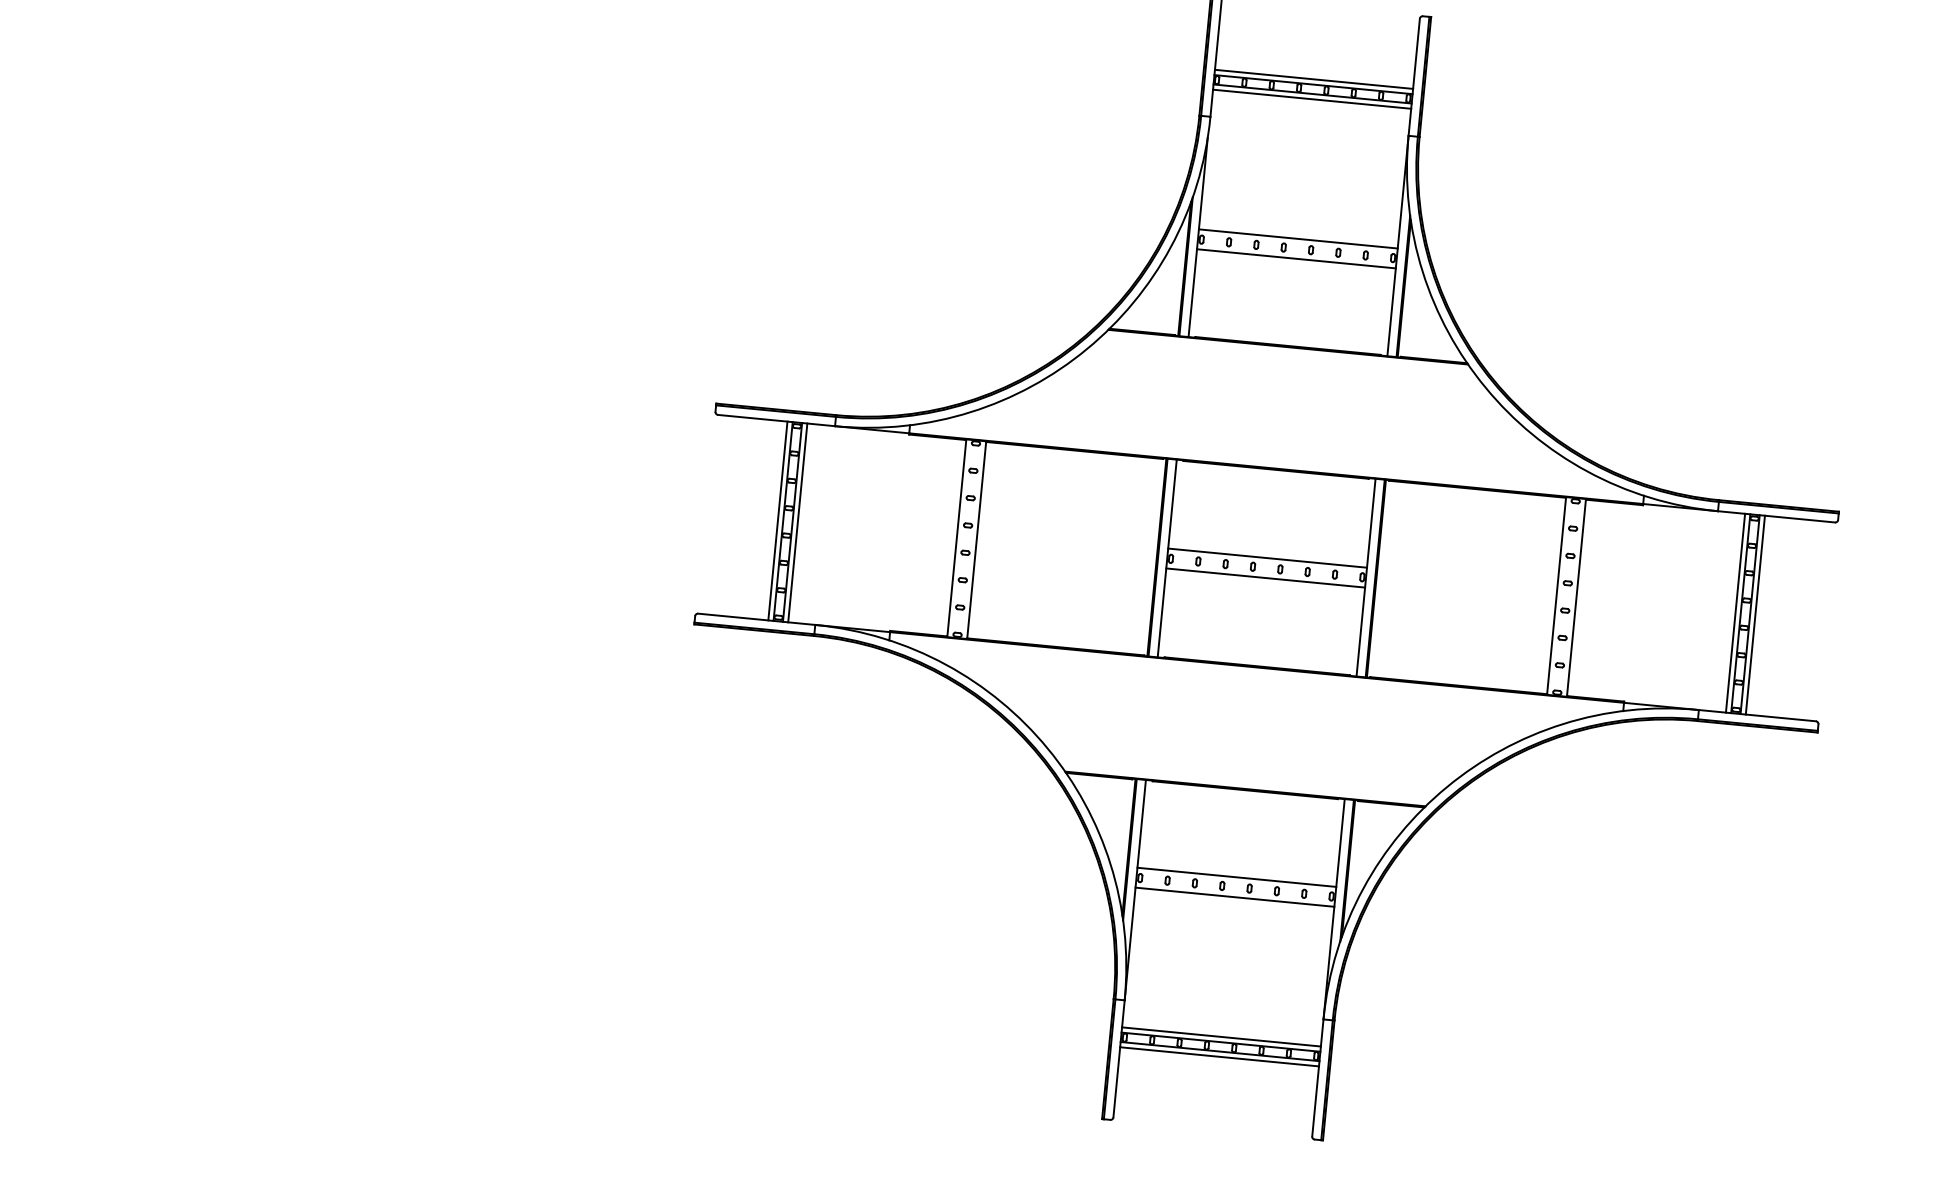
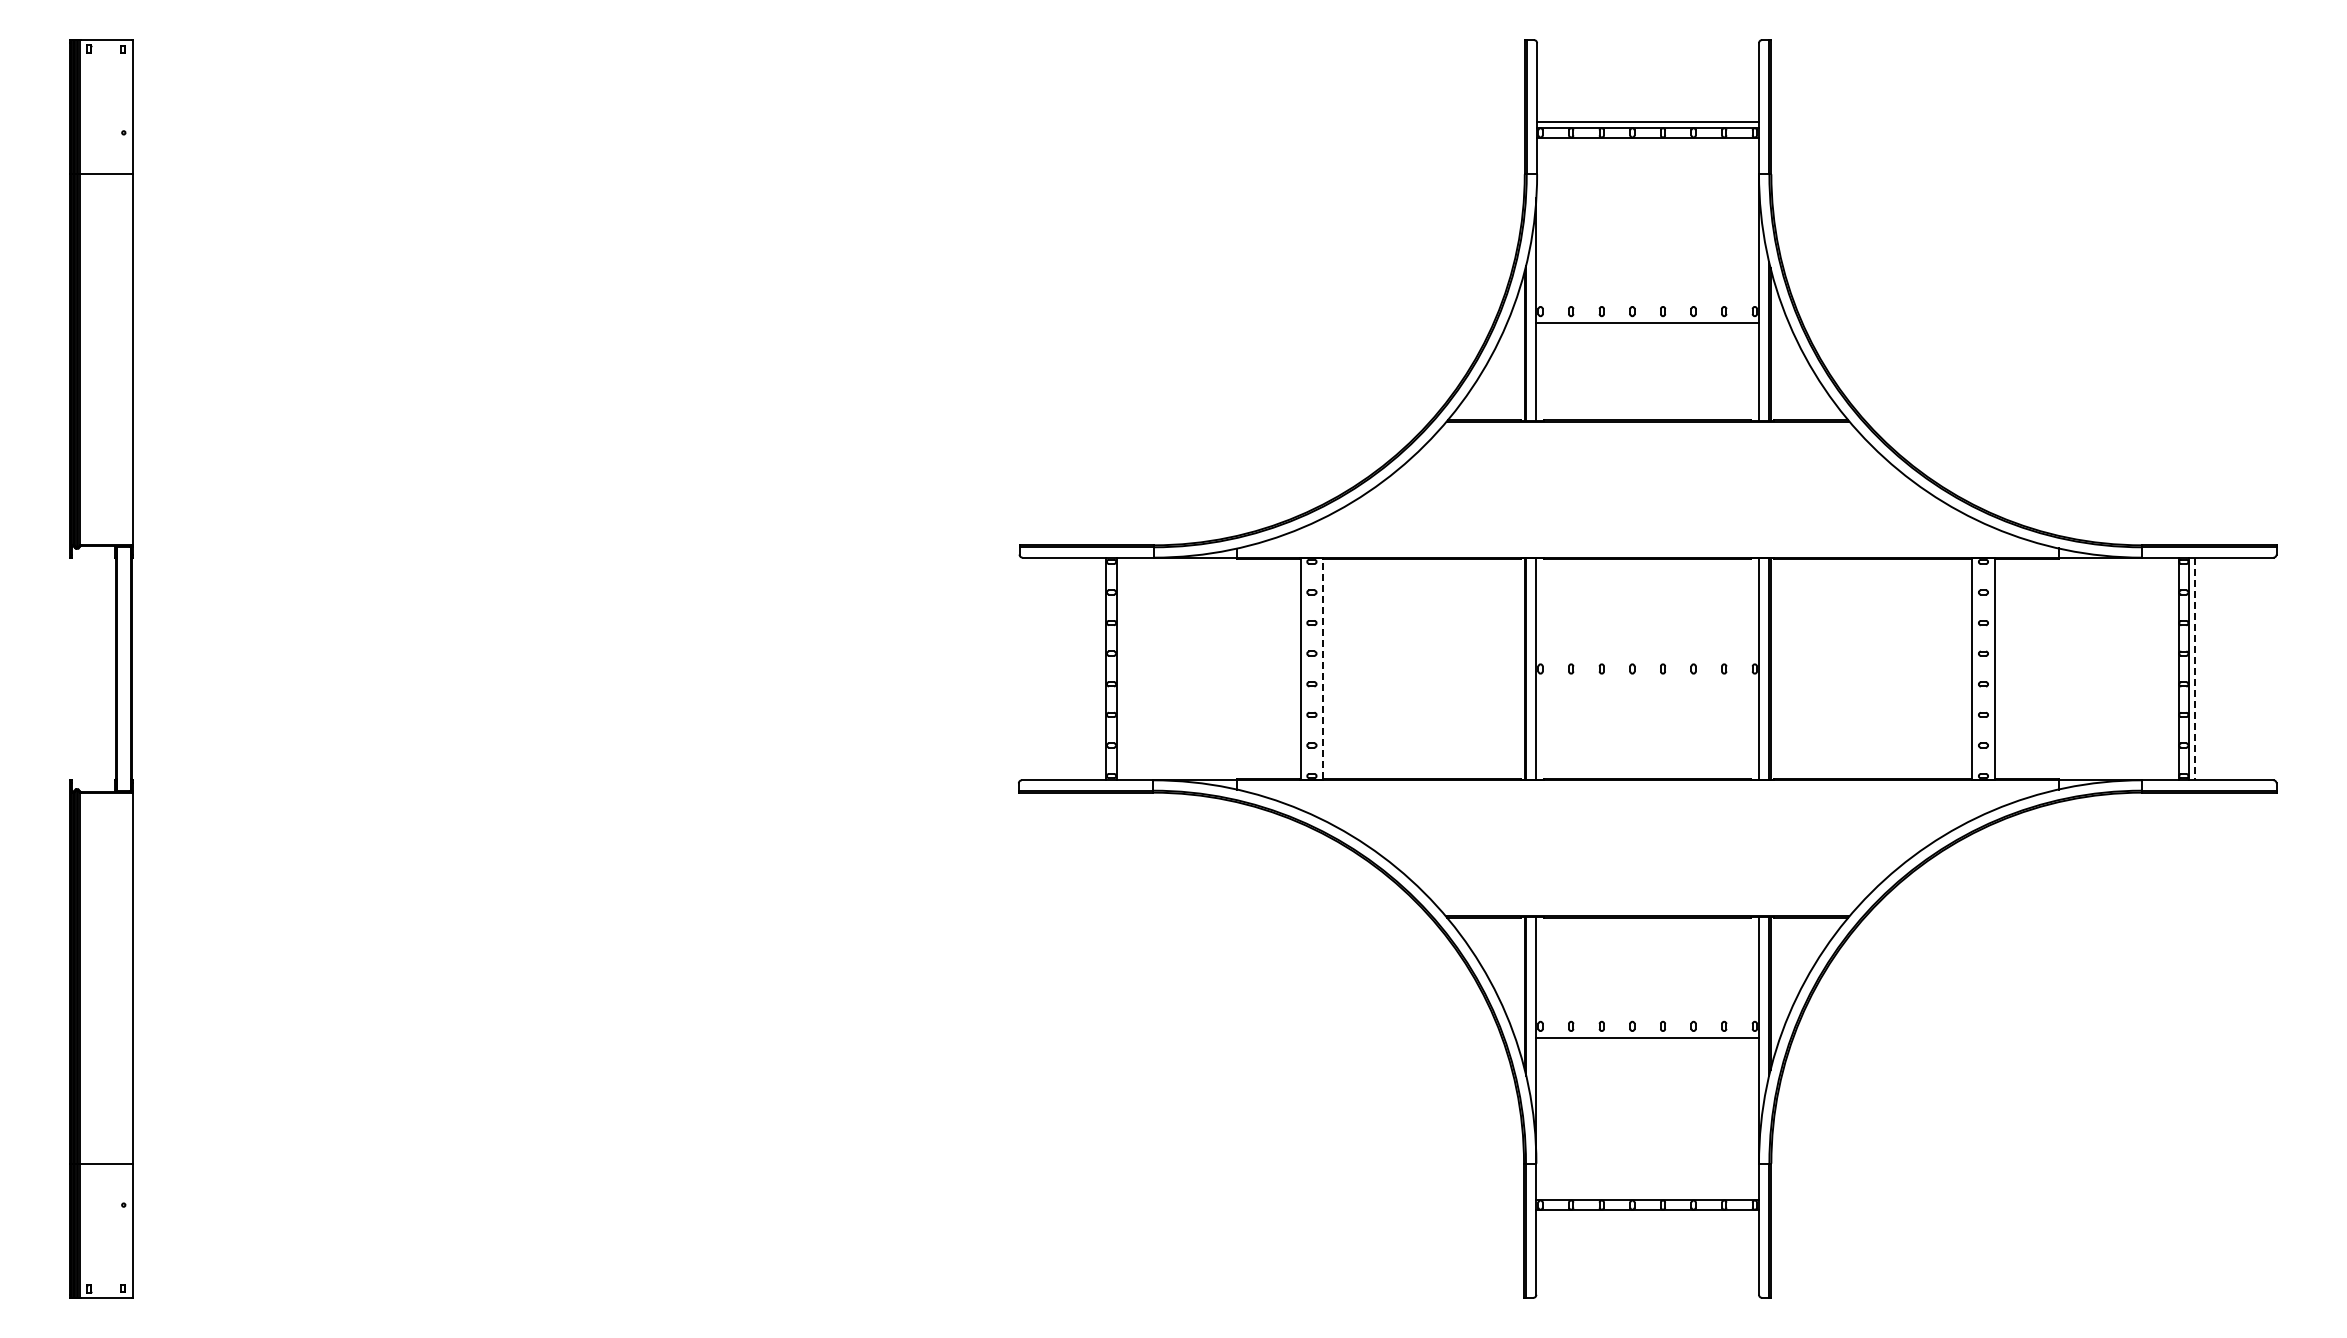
line: (1312, 98) -> (1648, 143), removed
line: (1298, 238) -> (1647, 300), removed
line: (778, 520) -> (1100, 668), removed
line: (797, 522) -> (1122, 668), removed
line: (977, 540) -> (1323, 669), solid -> dashed
line: (1267, 557) -> (1647, 657), removed
line: (1265, 578) -> (1647, 680), removed
line: (1735, 612) -> (2172, 668), removed
line: (1754, 615) -> (2194, 669), solid -> dashed
line: (1236, 877) -> (1647, 1015), removed
line: (1221, 1037) -> (1647, 1194), removed
line: (1219, 1057) -> (1647, 1216), removed

